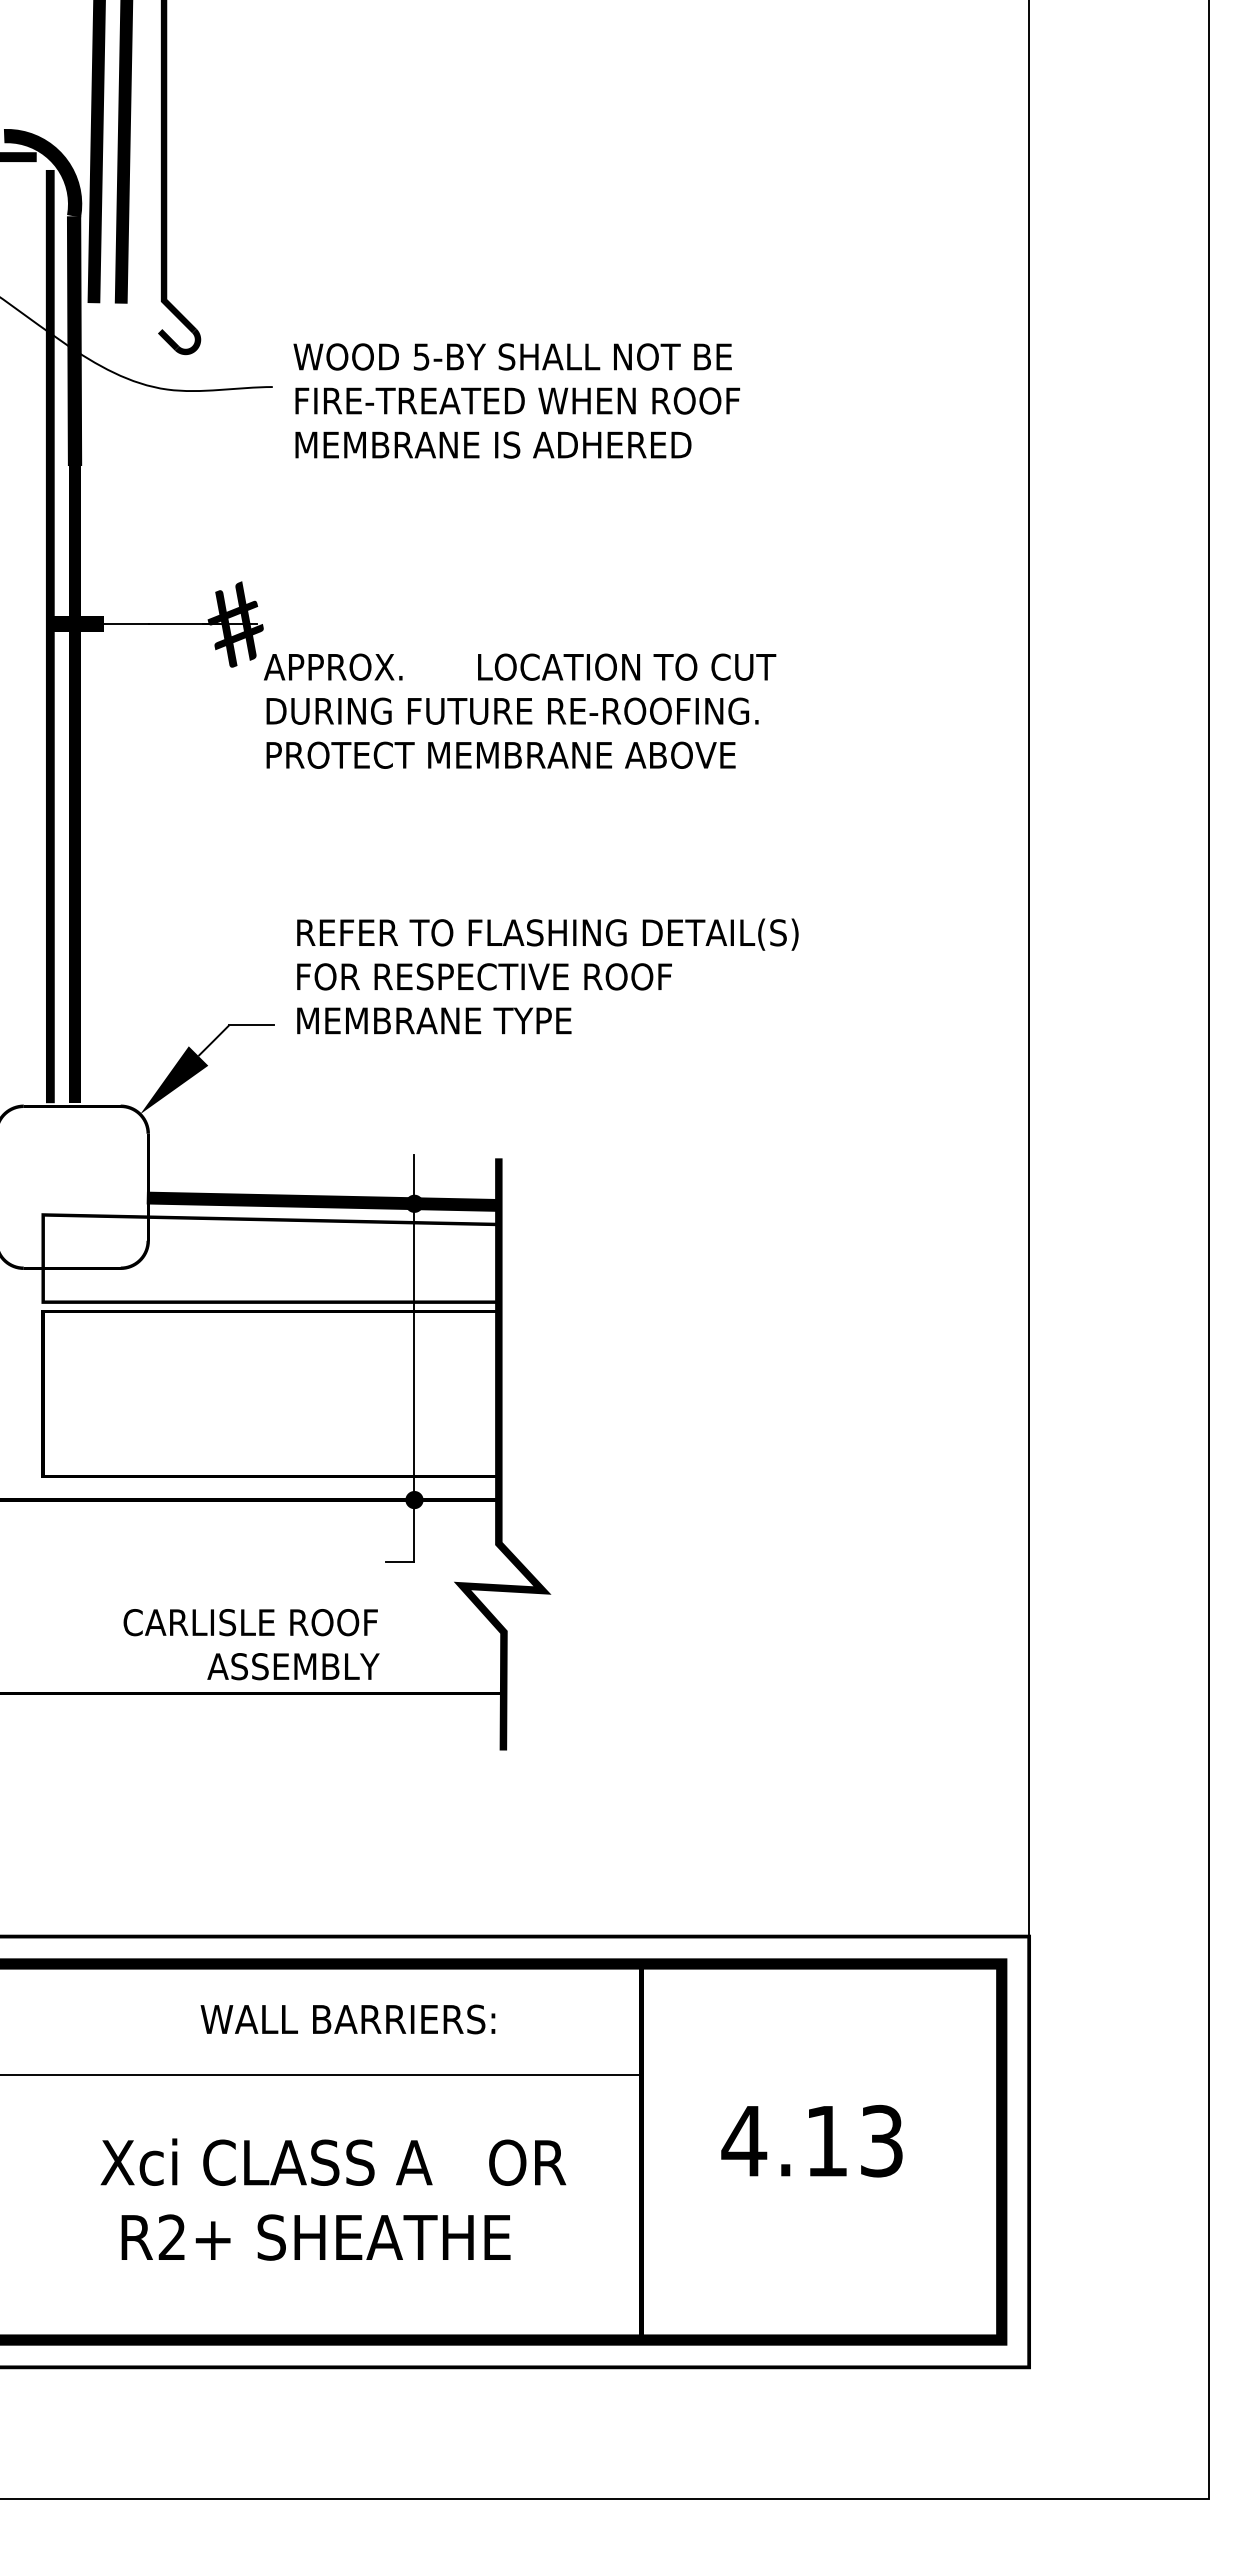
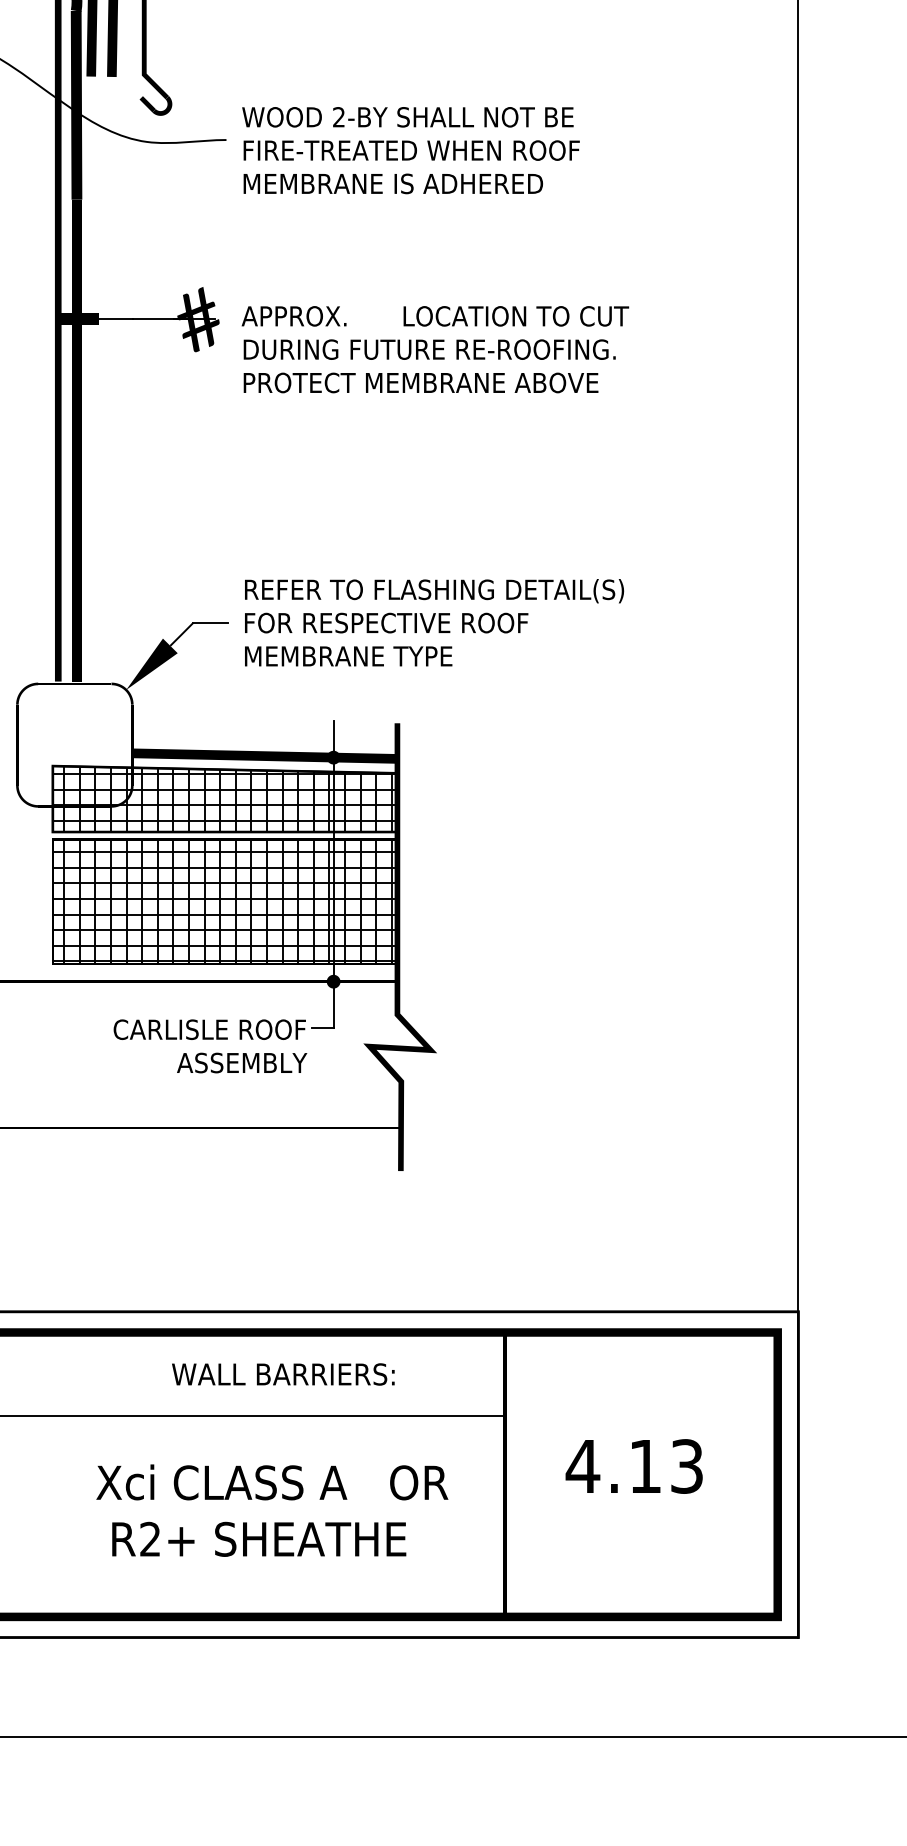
text: (421, 356) -> (338, 116), 5-BY -> 2-BY
text: (520, 710) -> (435, 349), moved
text: (547, 976) -> (434, 622), moved
hatch: (270, 1258) -> (224, 799), added
hatch: (270, 1393) -> (224, 901), added
text: (251, 1644) -> (210, 1046), moved

